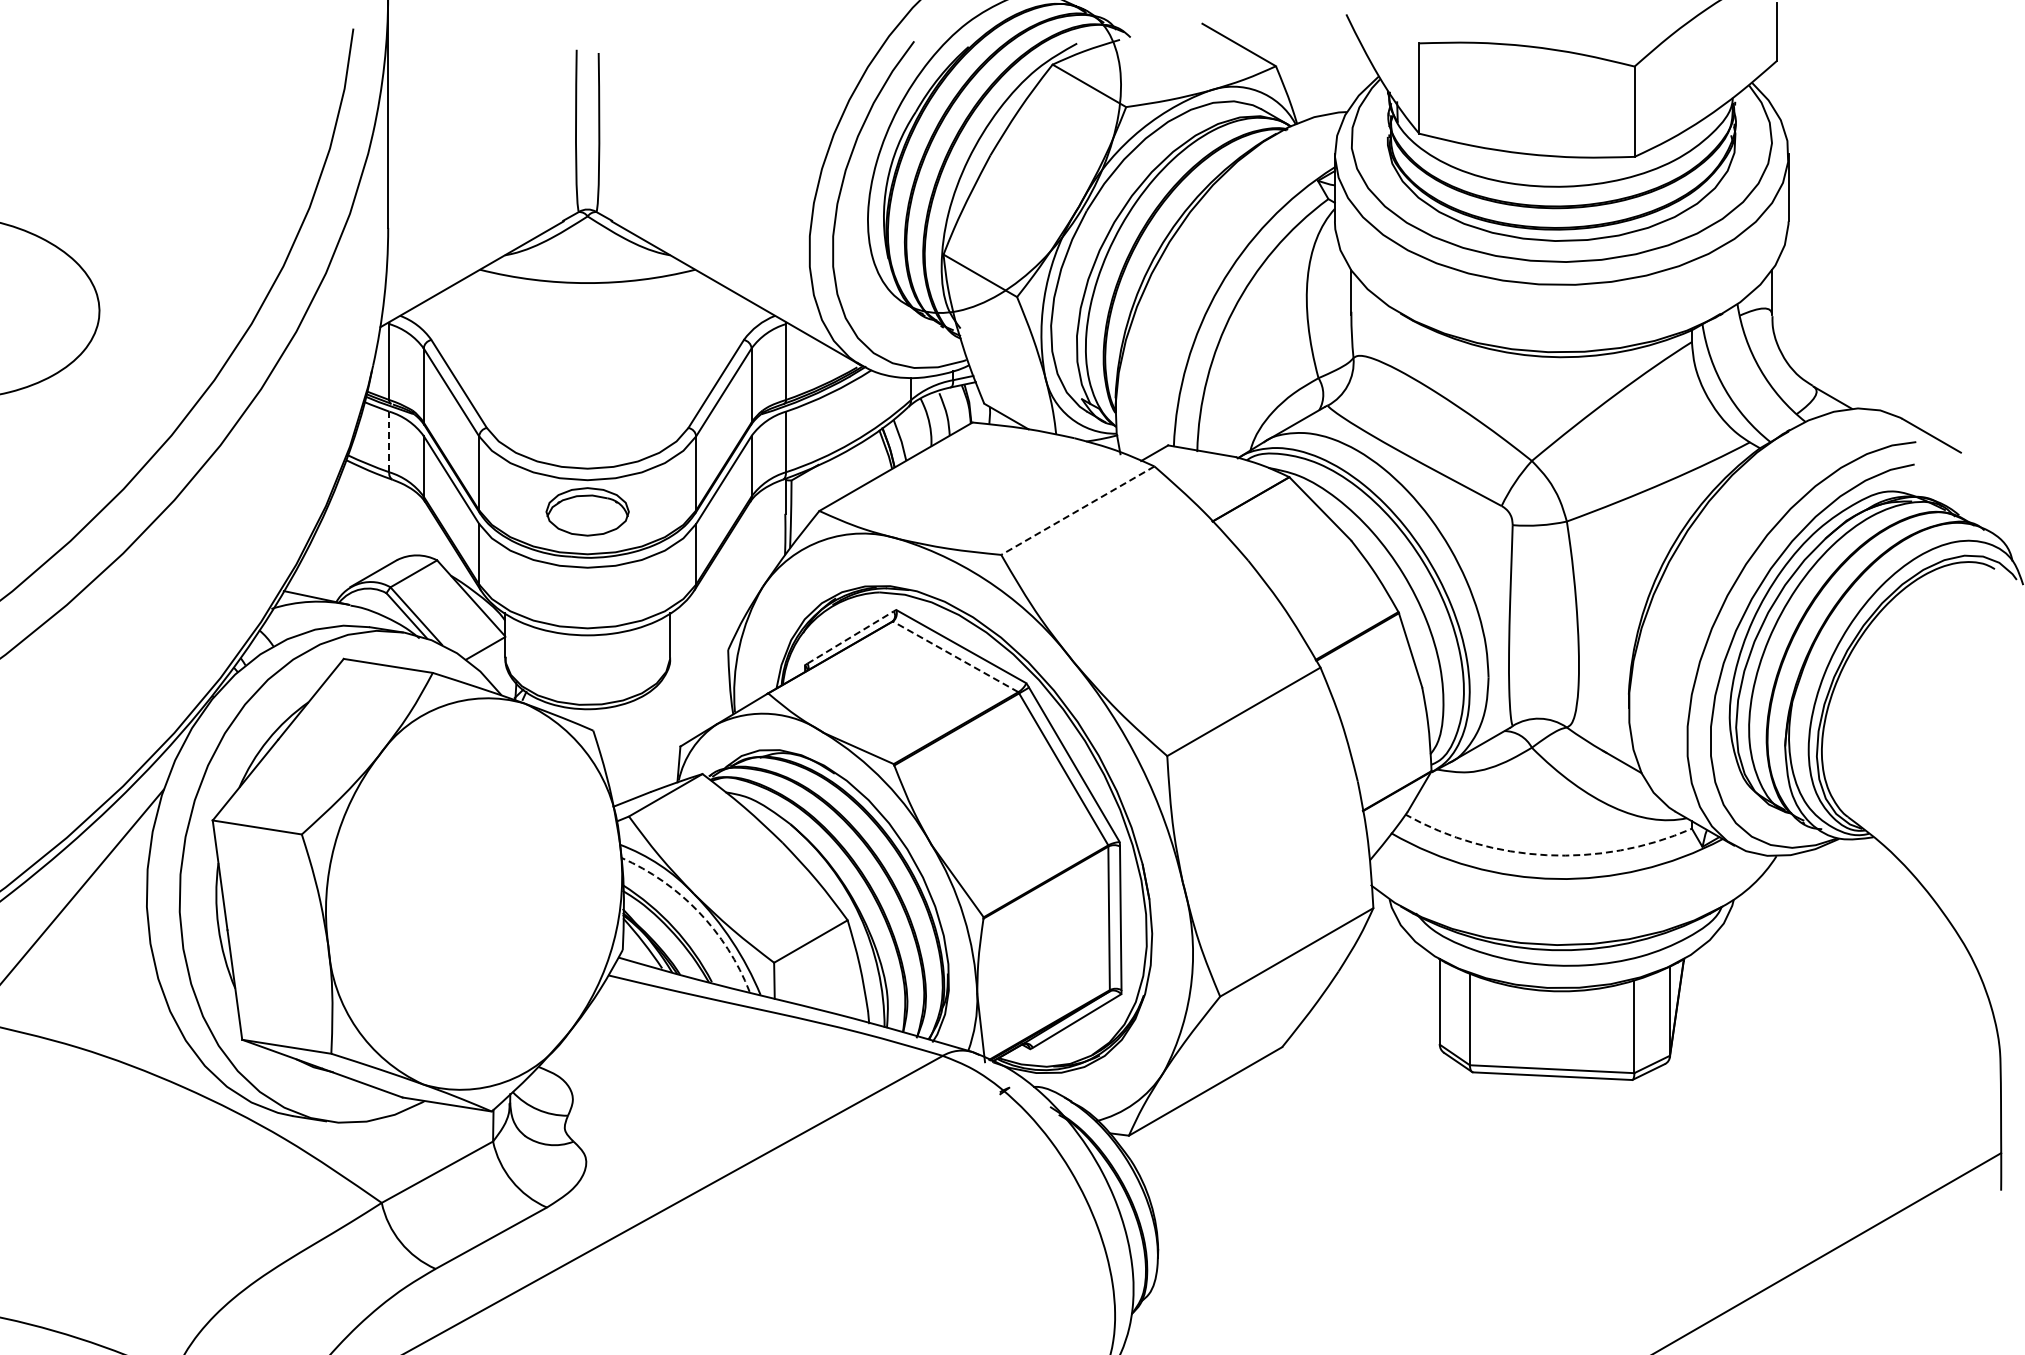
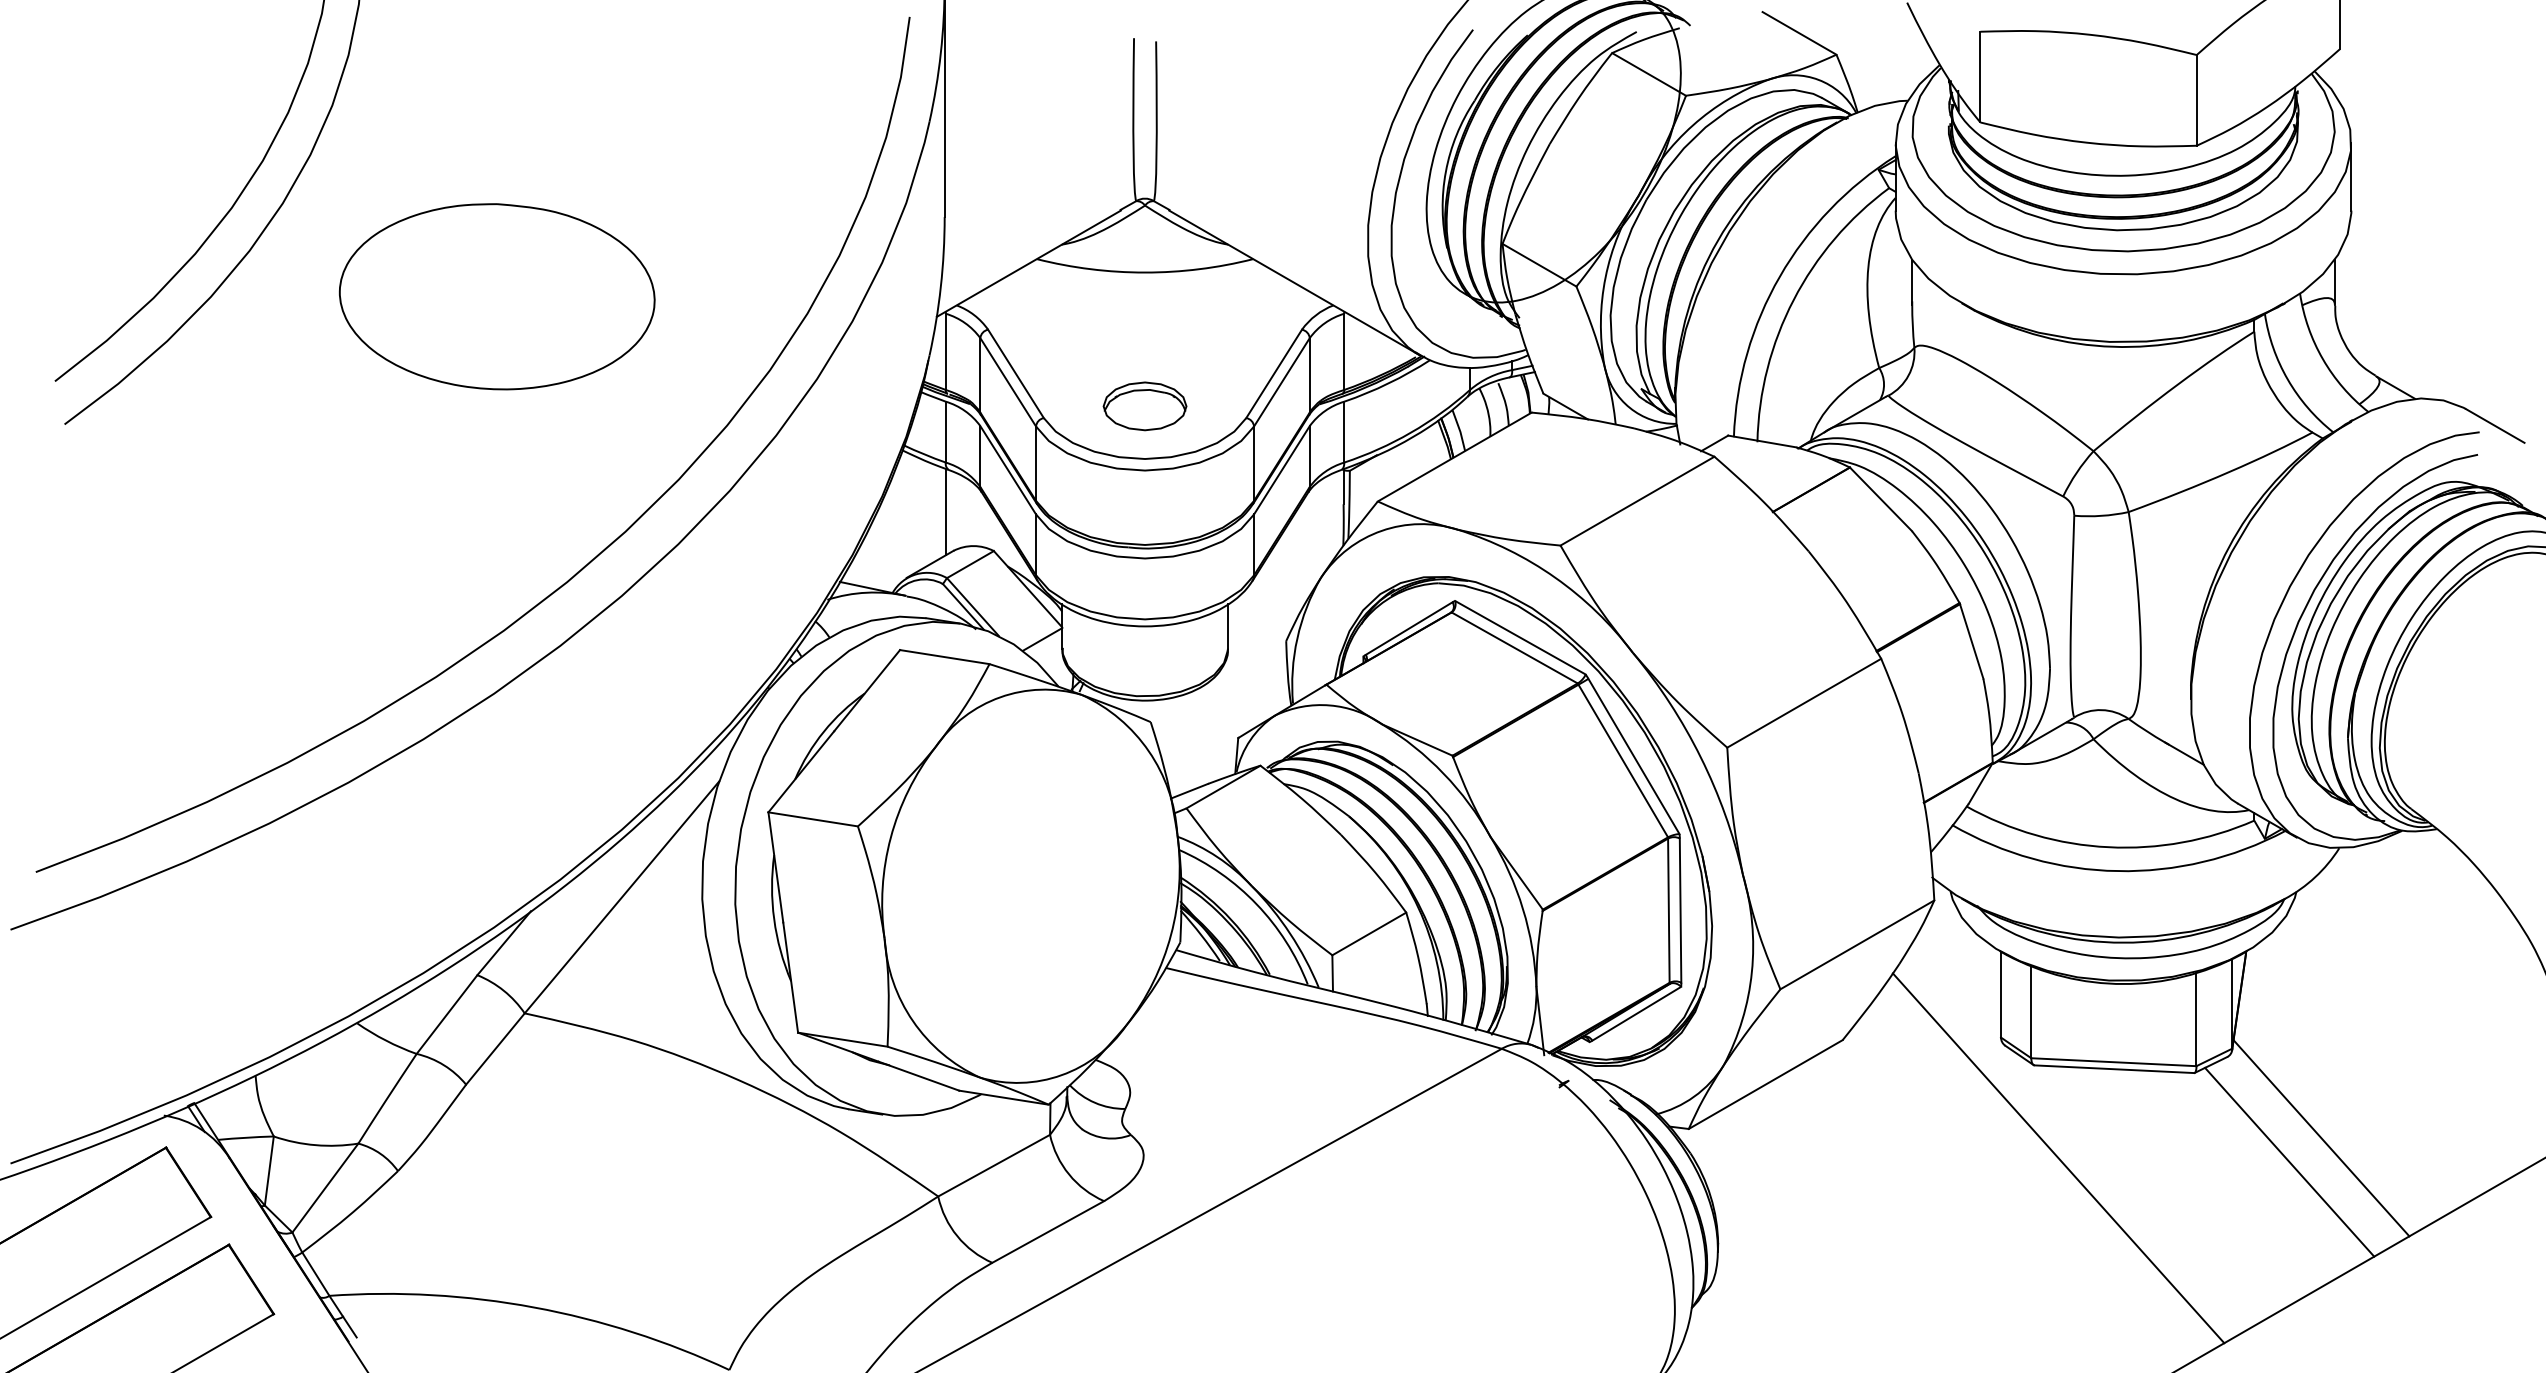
line: (389, 441) -> (945, 431), dashed -> solid
line: (1077, 511) -> (1637, 501), dashed -> solid
part: (587, 512) -> (1144, 406), moved
line: (390, 521) -> (946, 512), added
line: (850, 637) -> (1409, 628), dashed -> solid
line: (955, 656) -> (1514, 647), dashed -> solid
arc: (1546, 855) -> (2108, 847), dashed -> solid
arc: (698, 912) -> (1256, 904), dashed -> solid
line: (1758, 1145) -> (2321, 1138), added
line: (1496, 1165) -> (2058, 1158), added
line: (1726, 1168) -> (2289, 1161), added

